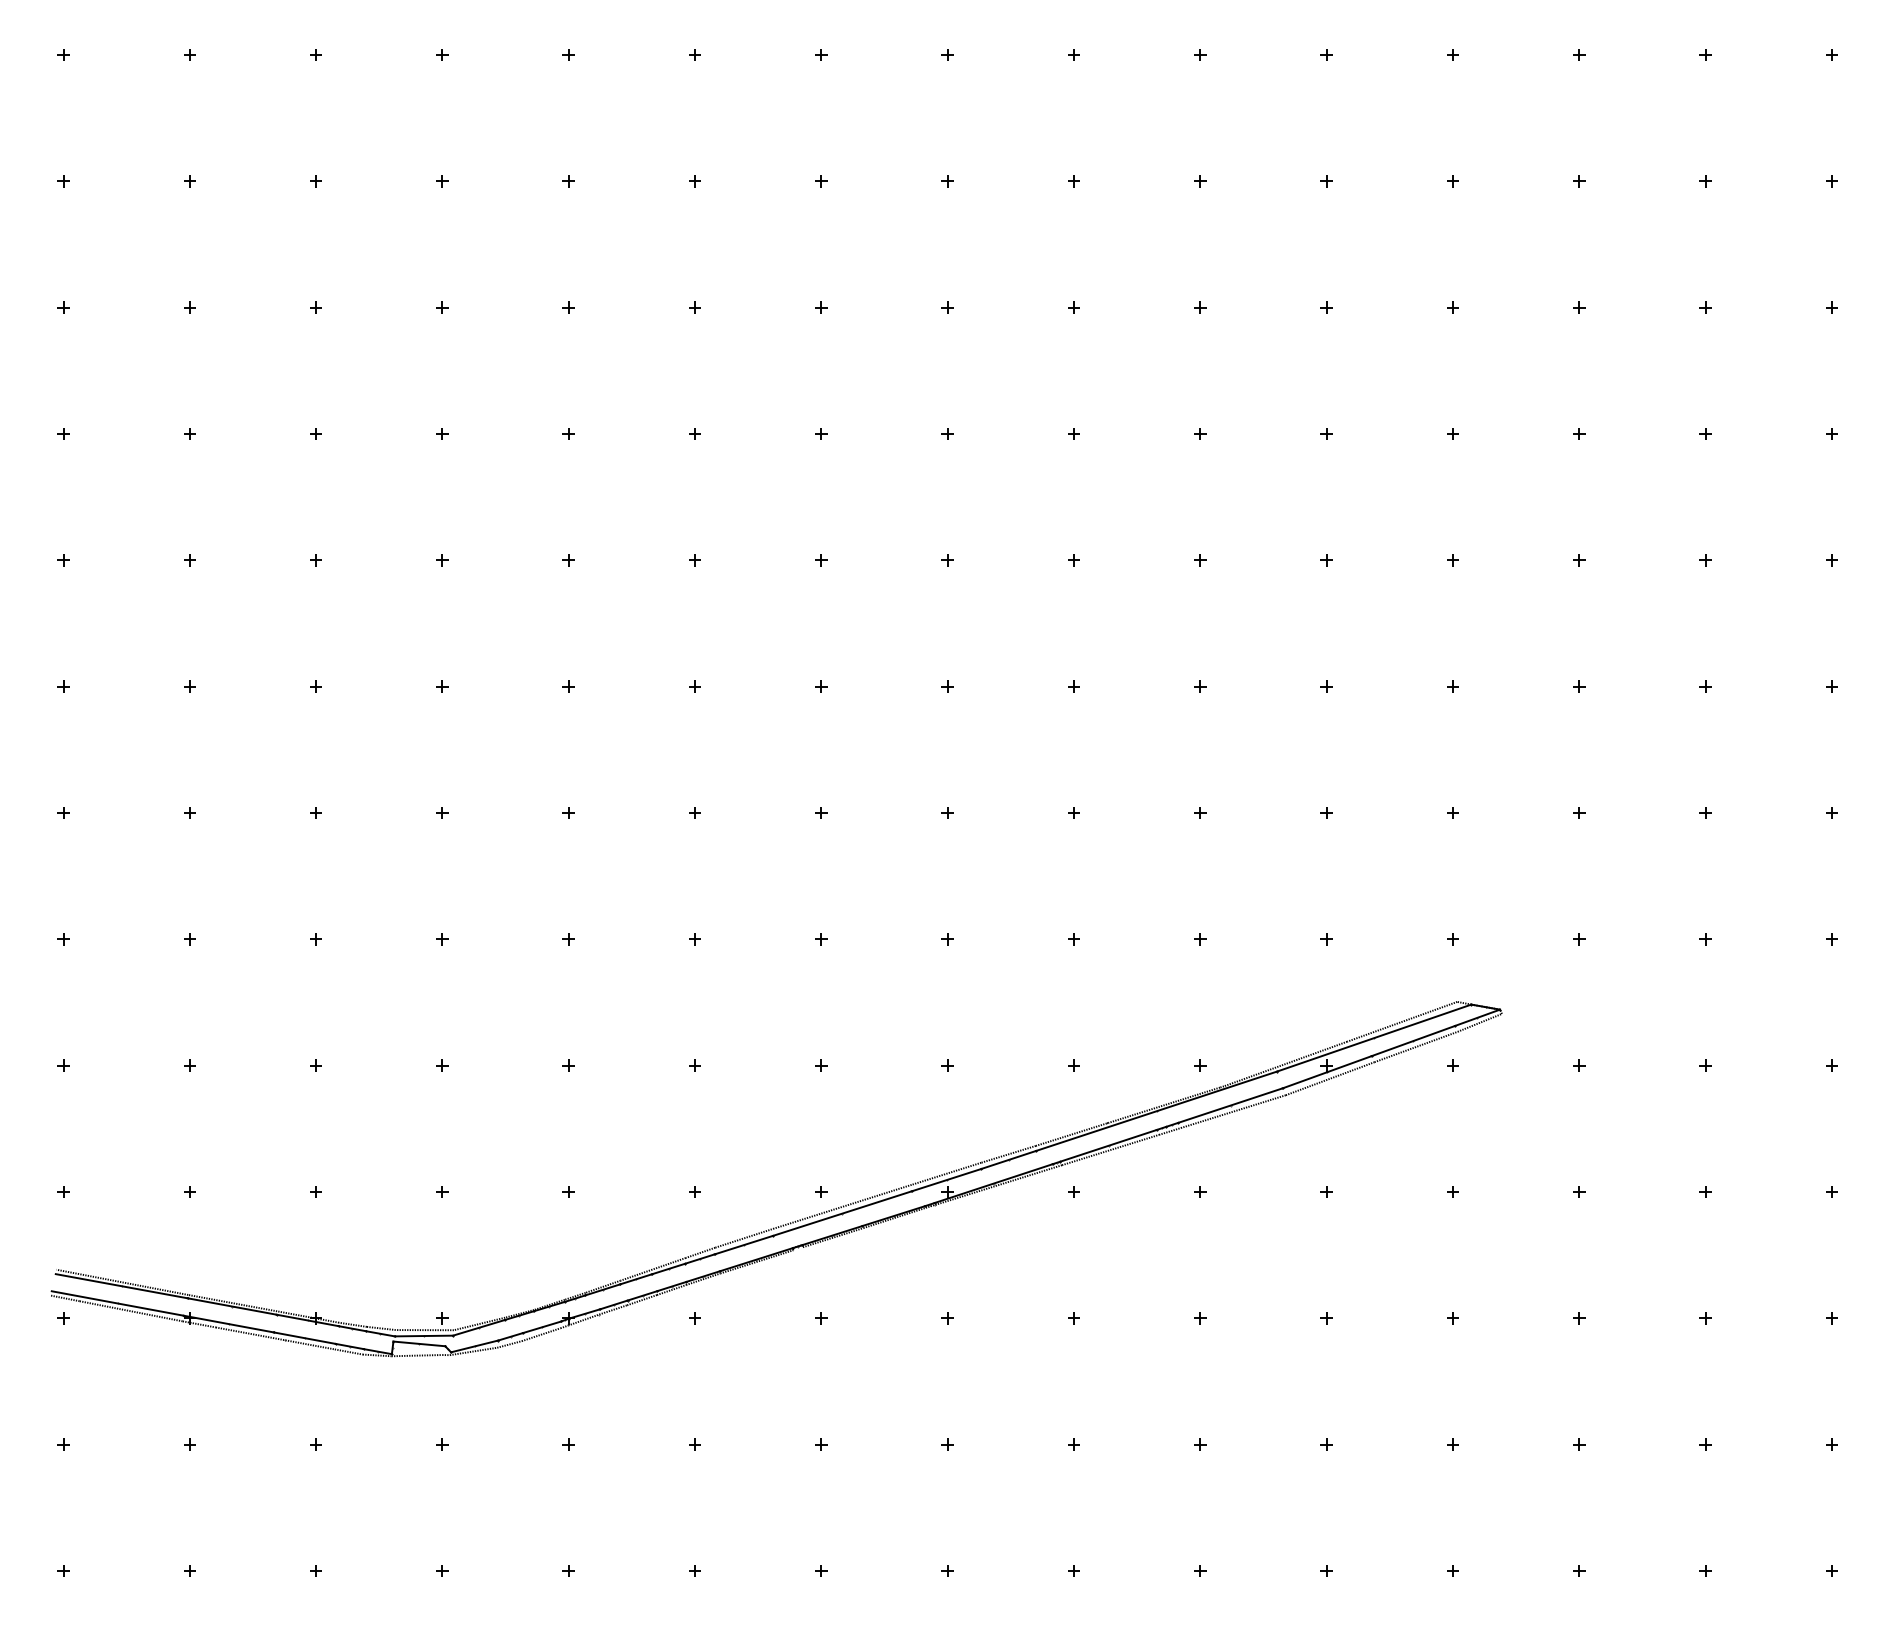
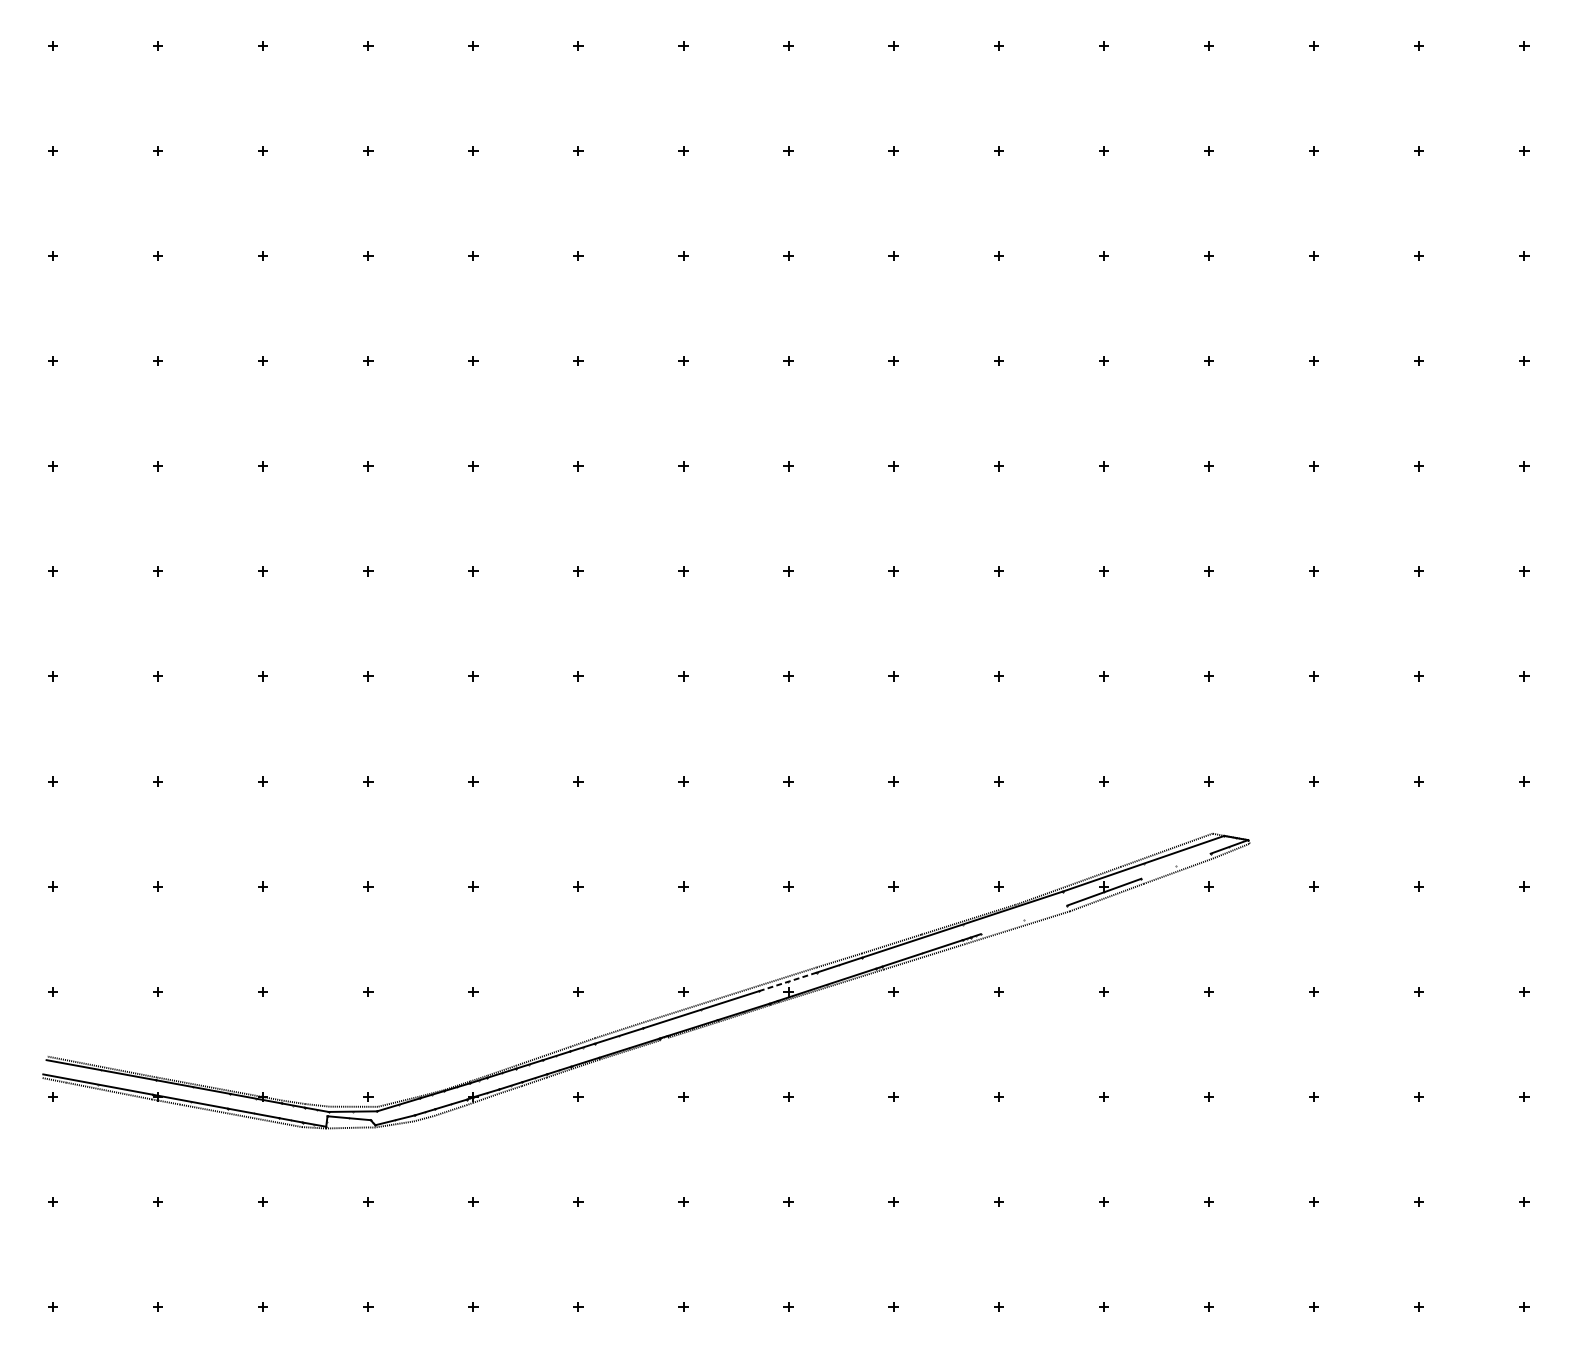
line: (1412, 1040) -> (1175, 865), removed
line: (1230, 1105) -> (1023, 919), removed
line: (946, 1180) -> (787, 982), solid -> dashed

